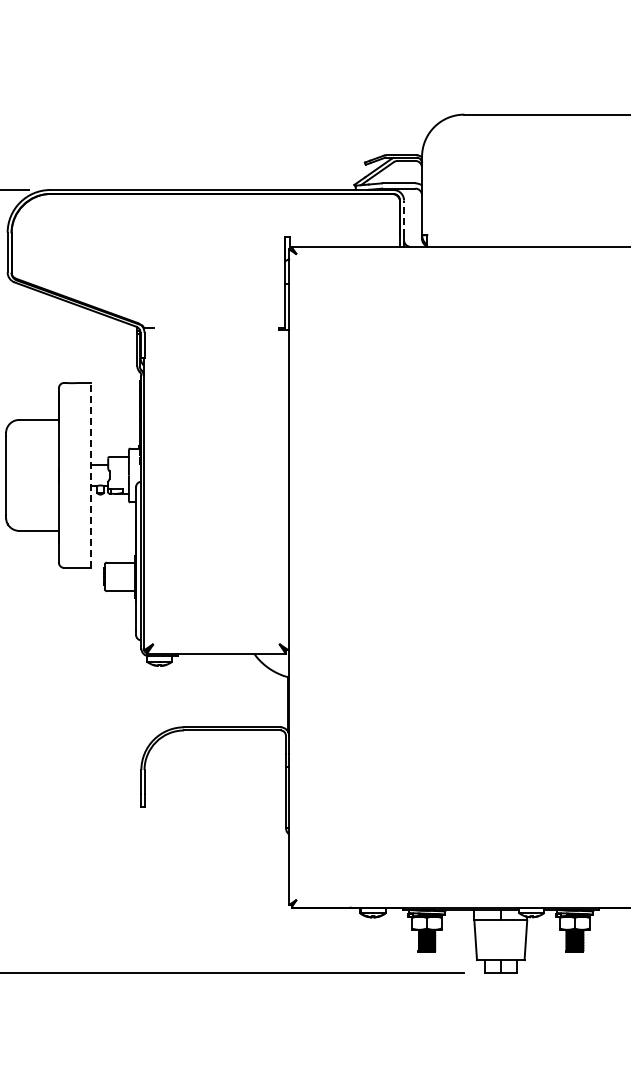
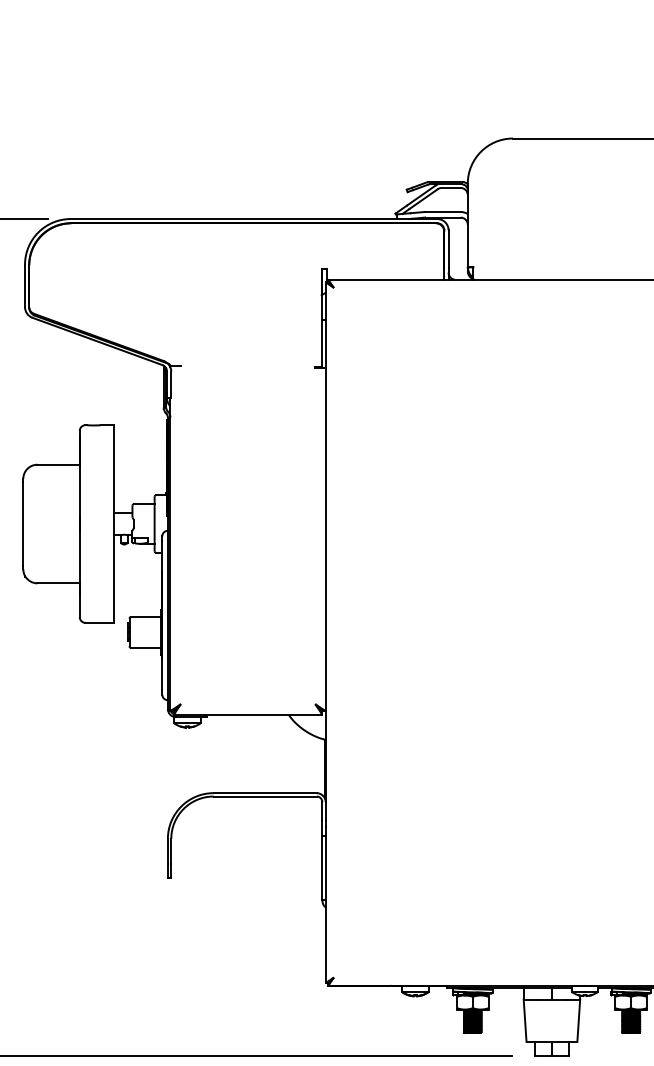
line: (404, 218) -> (449, 249), dashed -> solid
line: (90, 474) -> (113, 523), dashed -> solid

